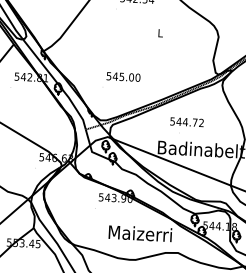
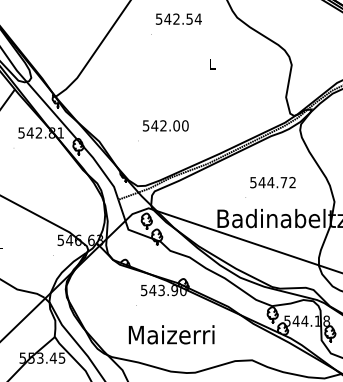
text: (121, 76) -> (163, 125), 545.00 -> 542.00
text: (186, 122) -> (272, 182), moved
text: (140, 233) -> (171, 334), moved

